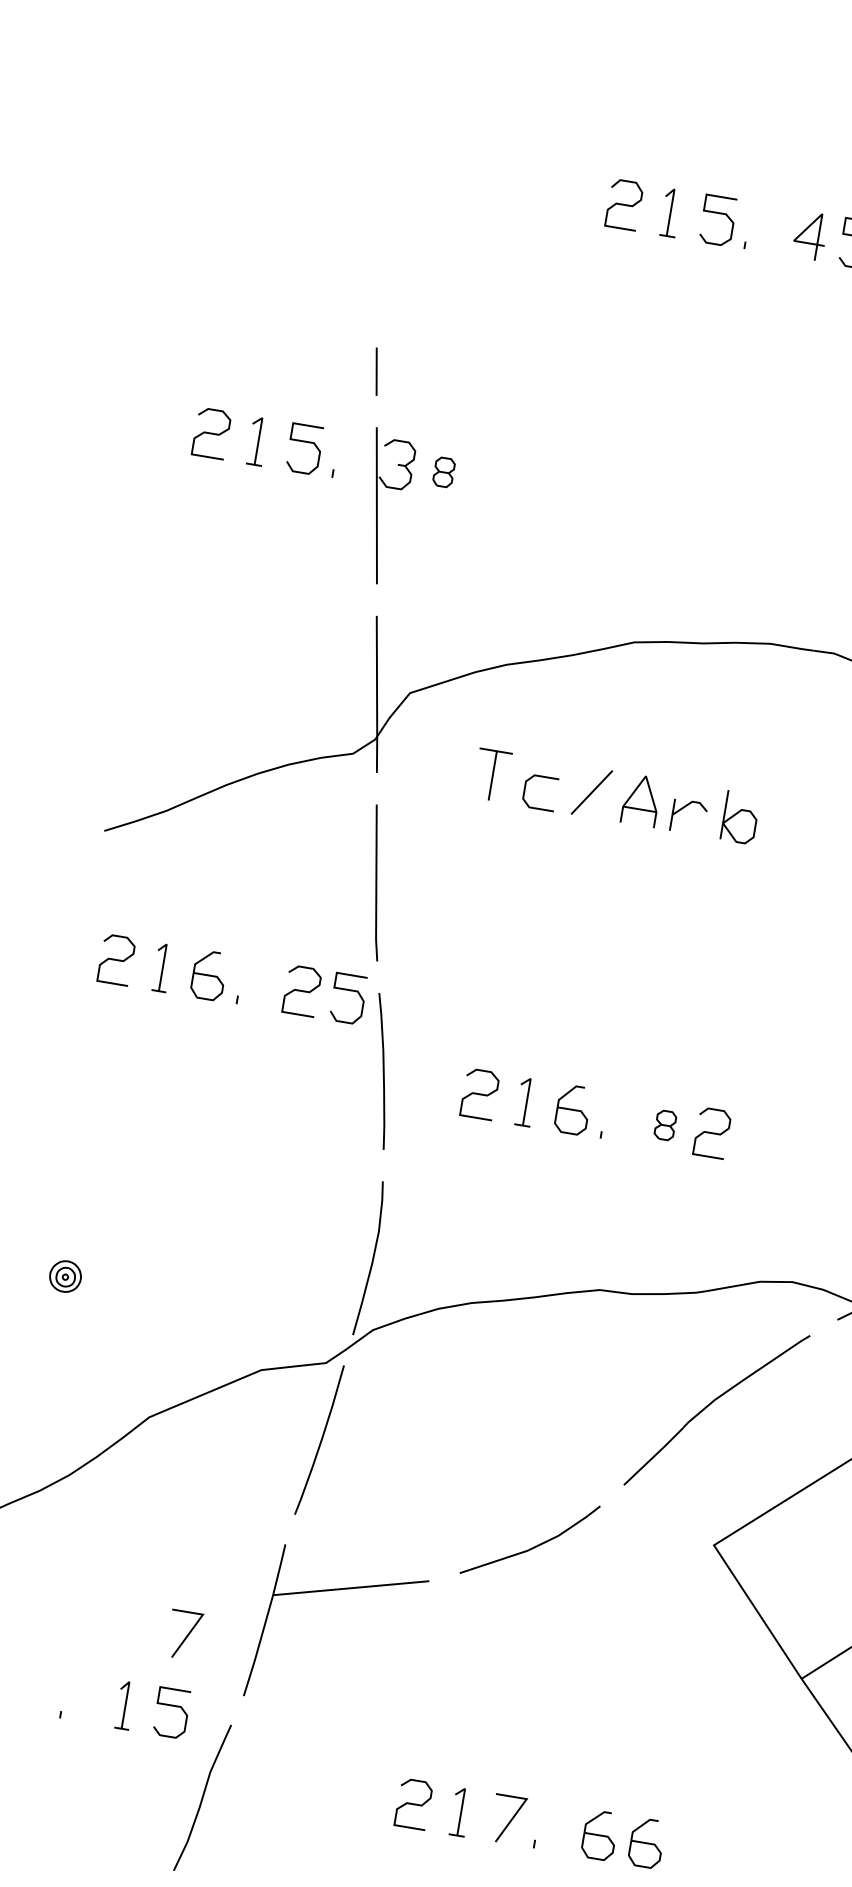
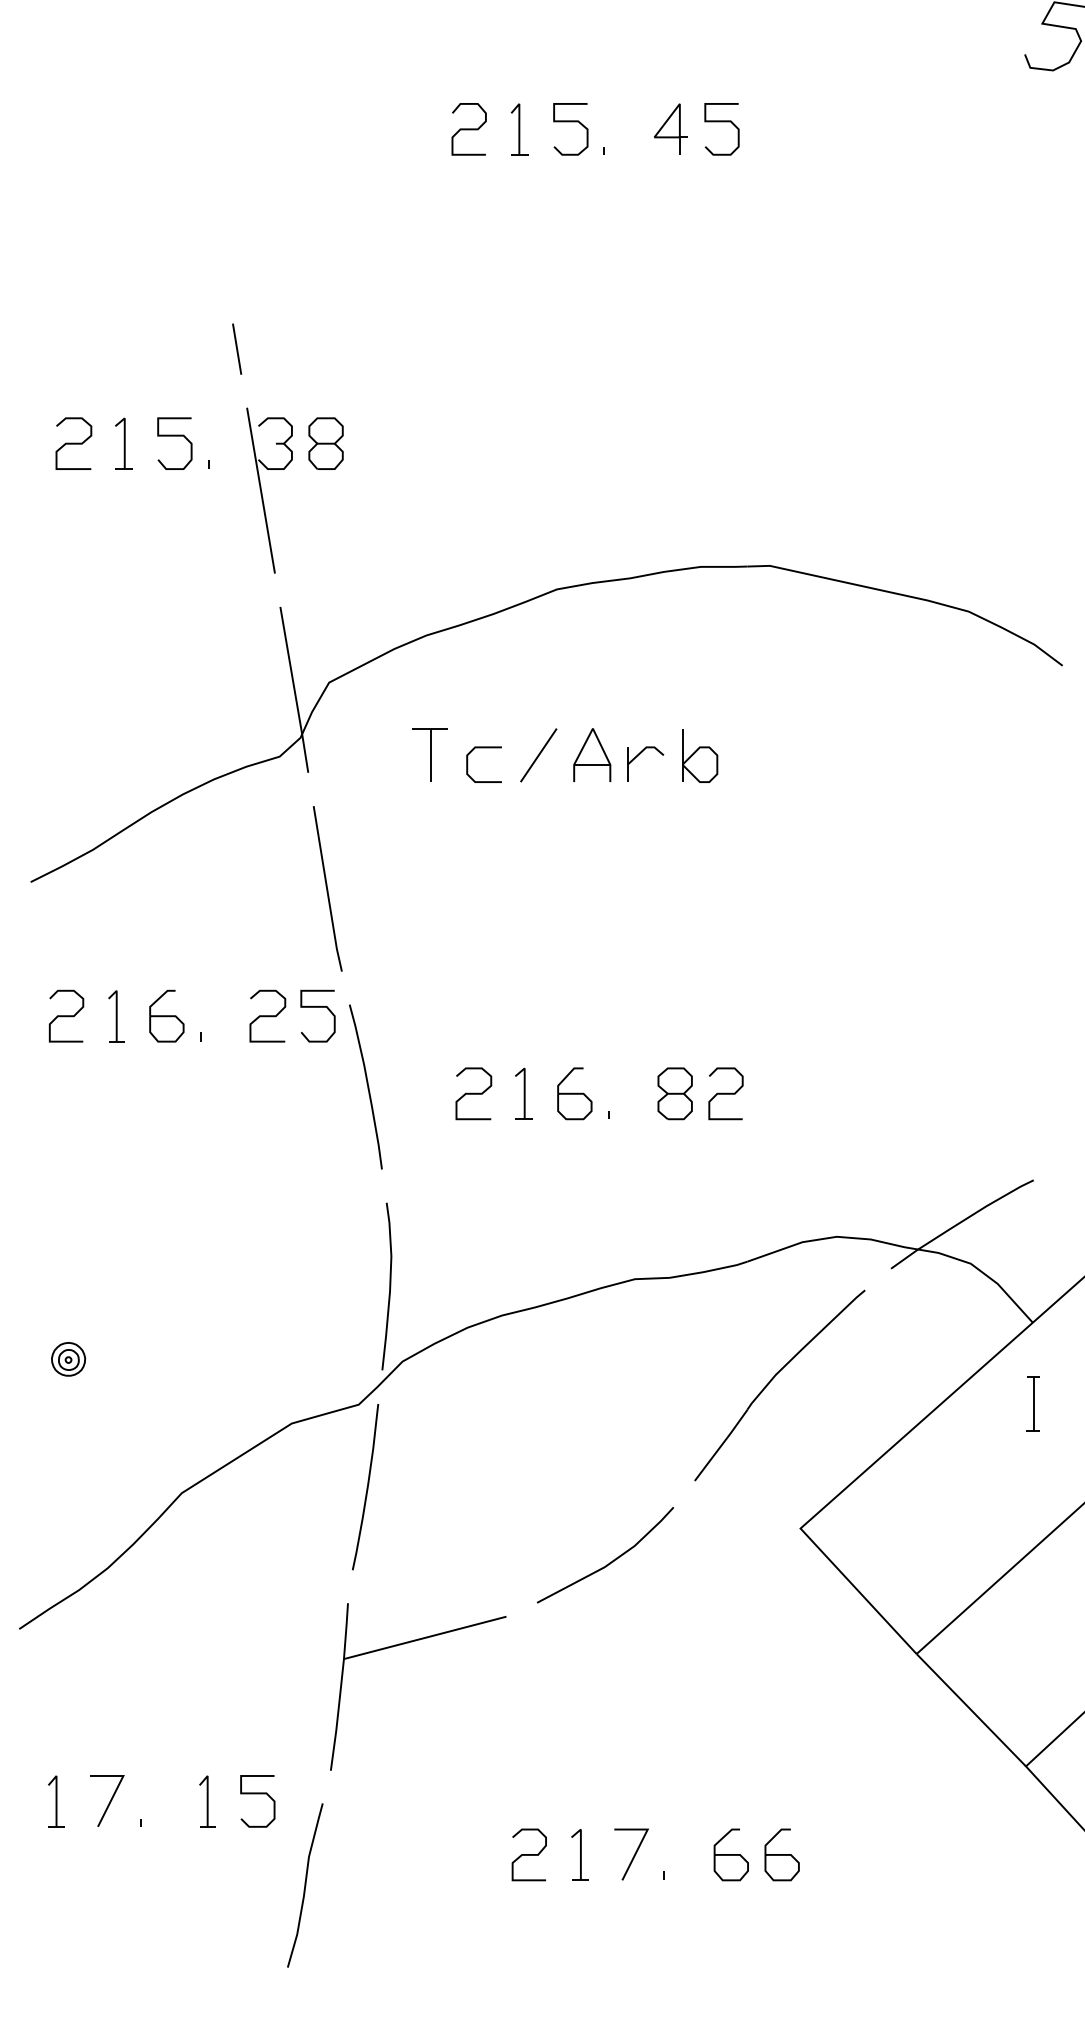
part: (443, 472) -> (325, 443), size x1.67
part: (664, 1125) -> (674, 1093), size x1.67
line: (186, 1636) -> (109, 1801), moved

